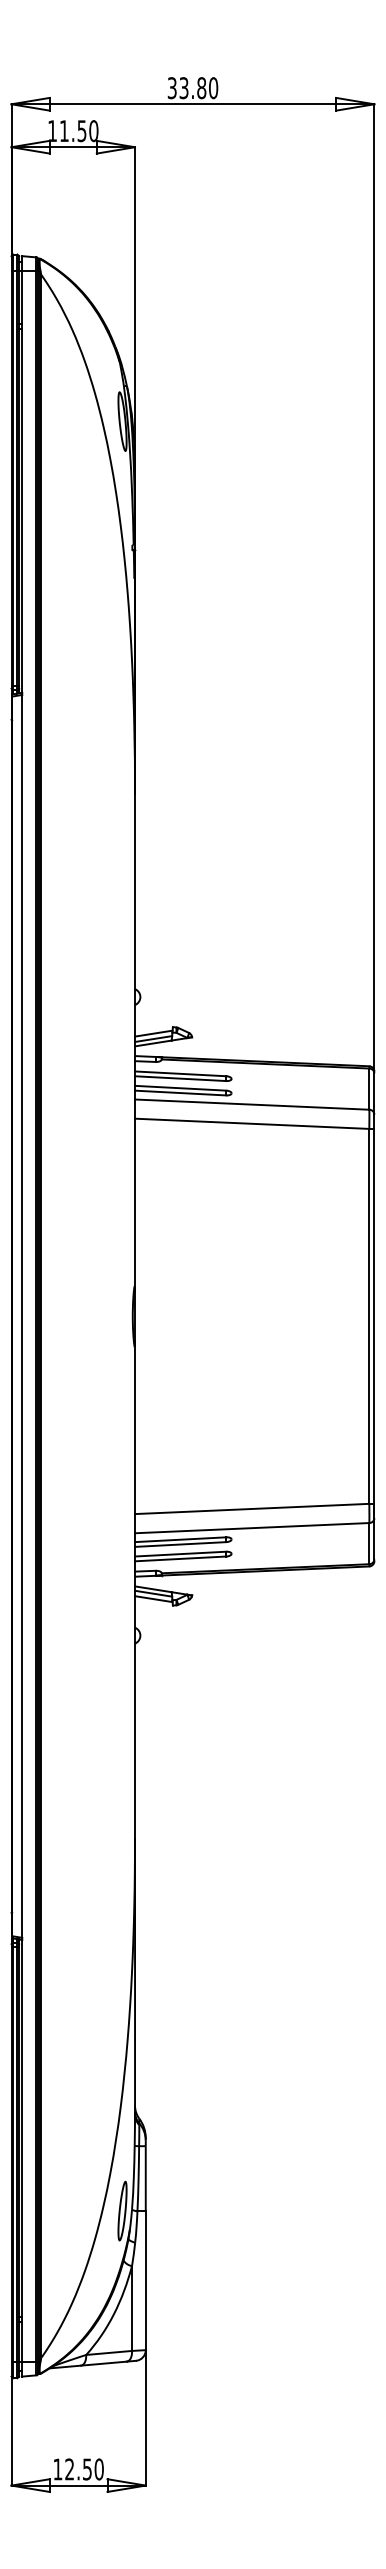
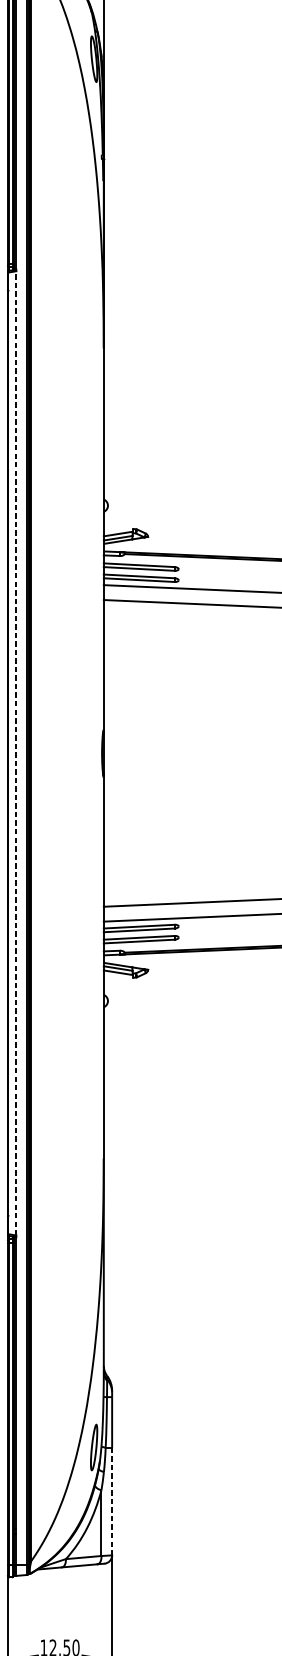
line: (22, 1315) -> (16, 752), solid -> dashed
line: (145, 2281) -> (111, 1502), solid -> dashed

